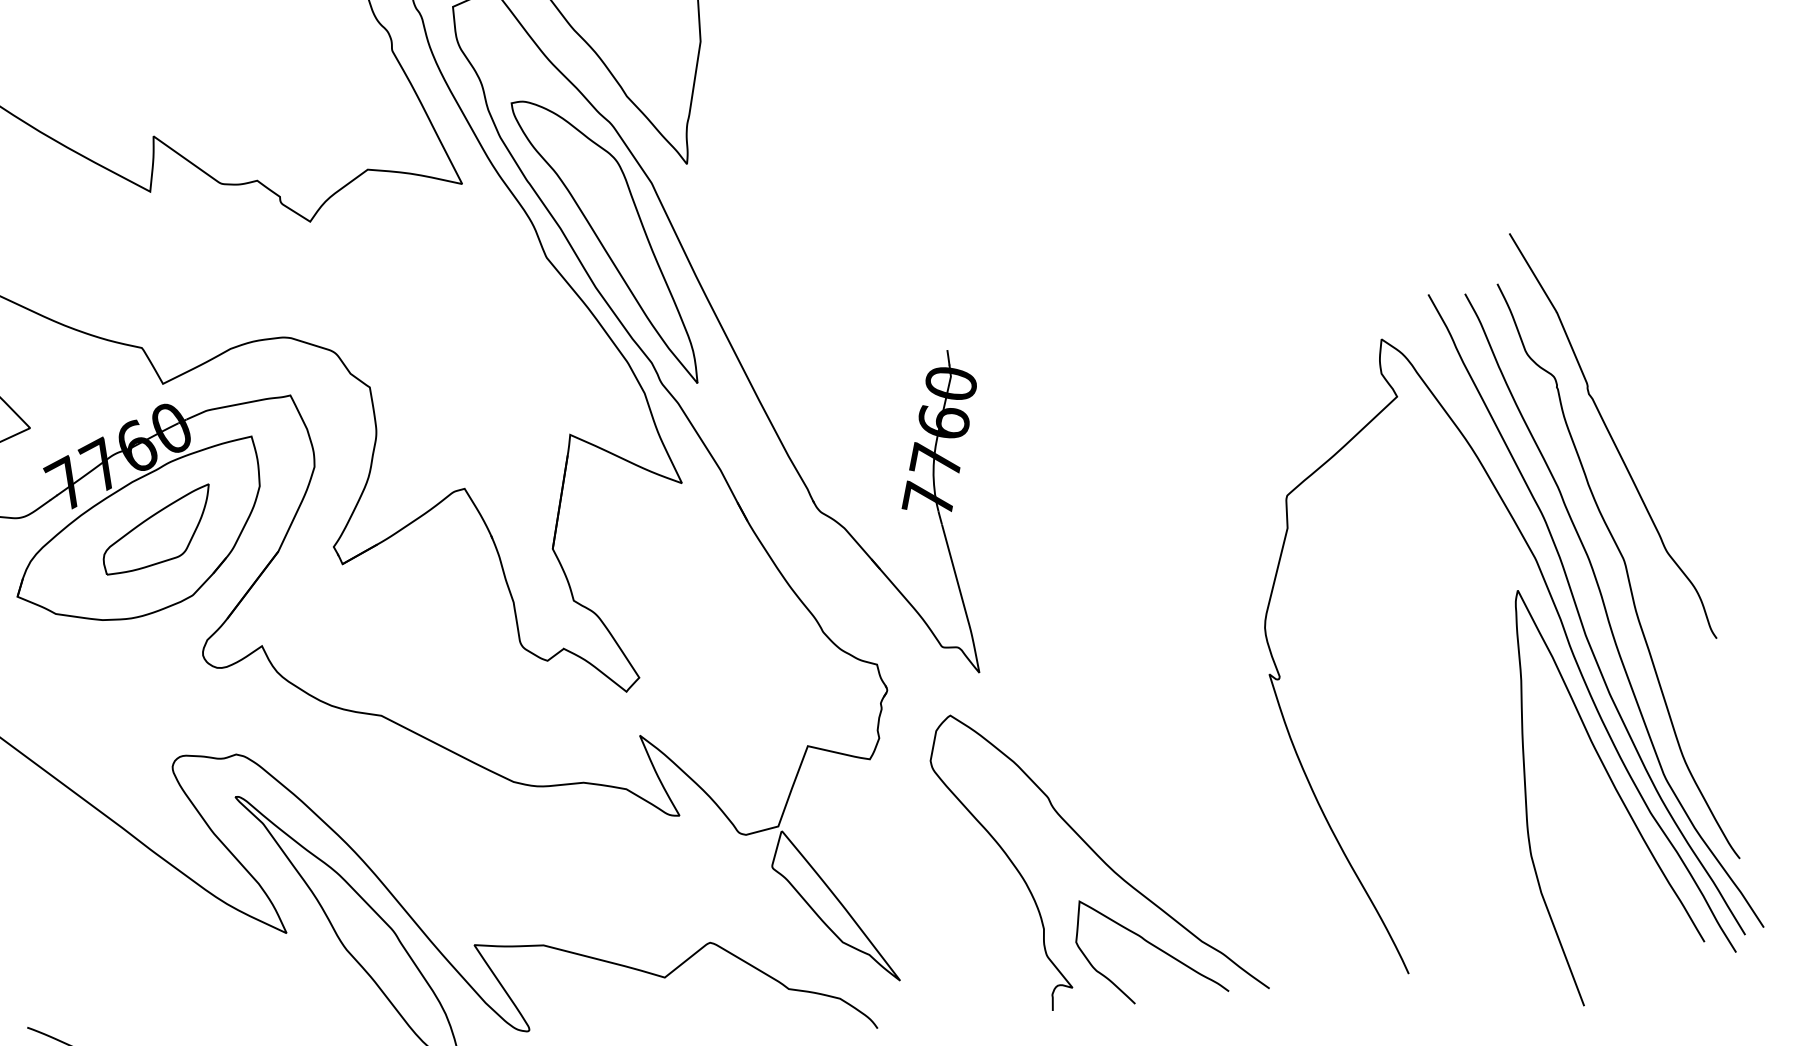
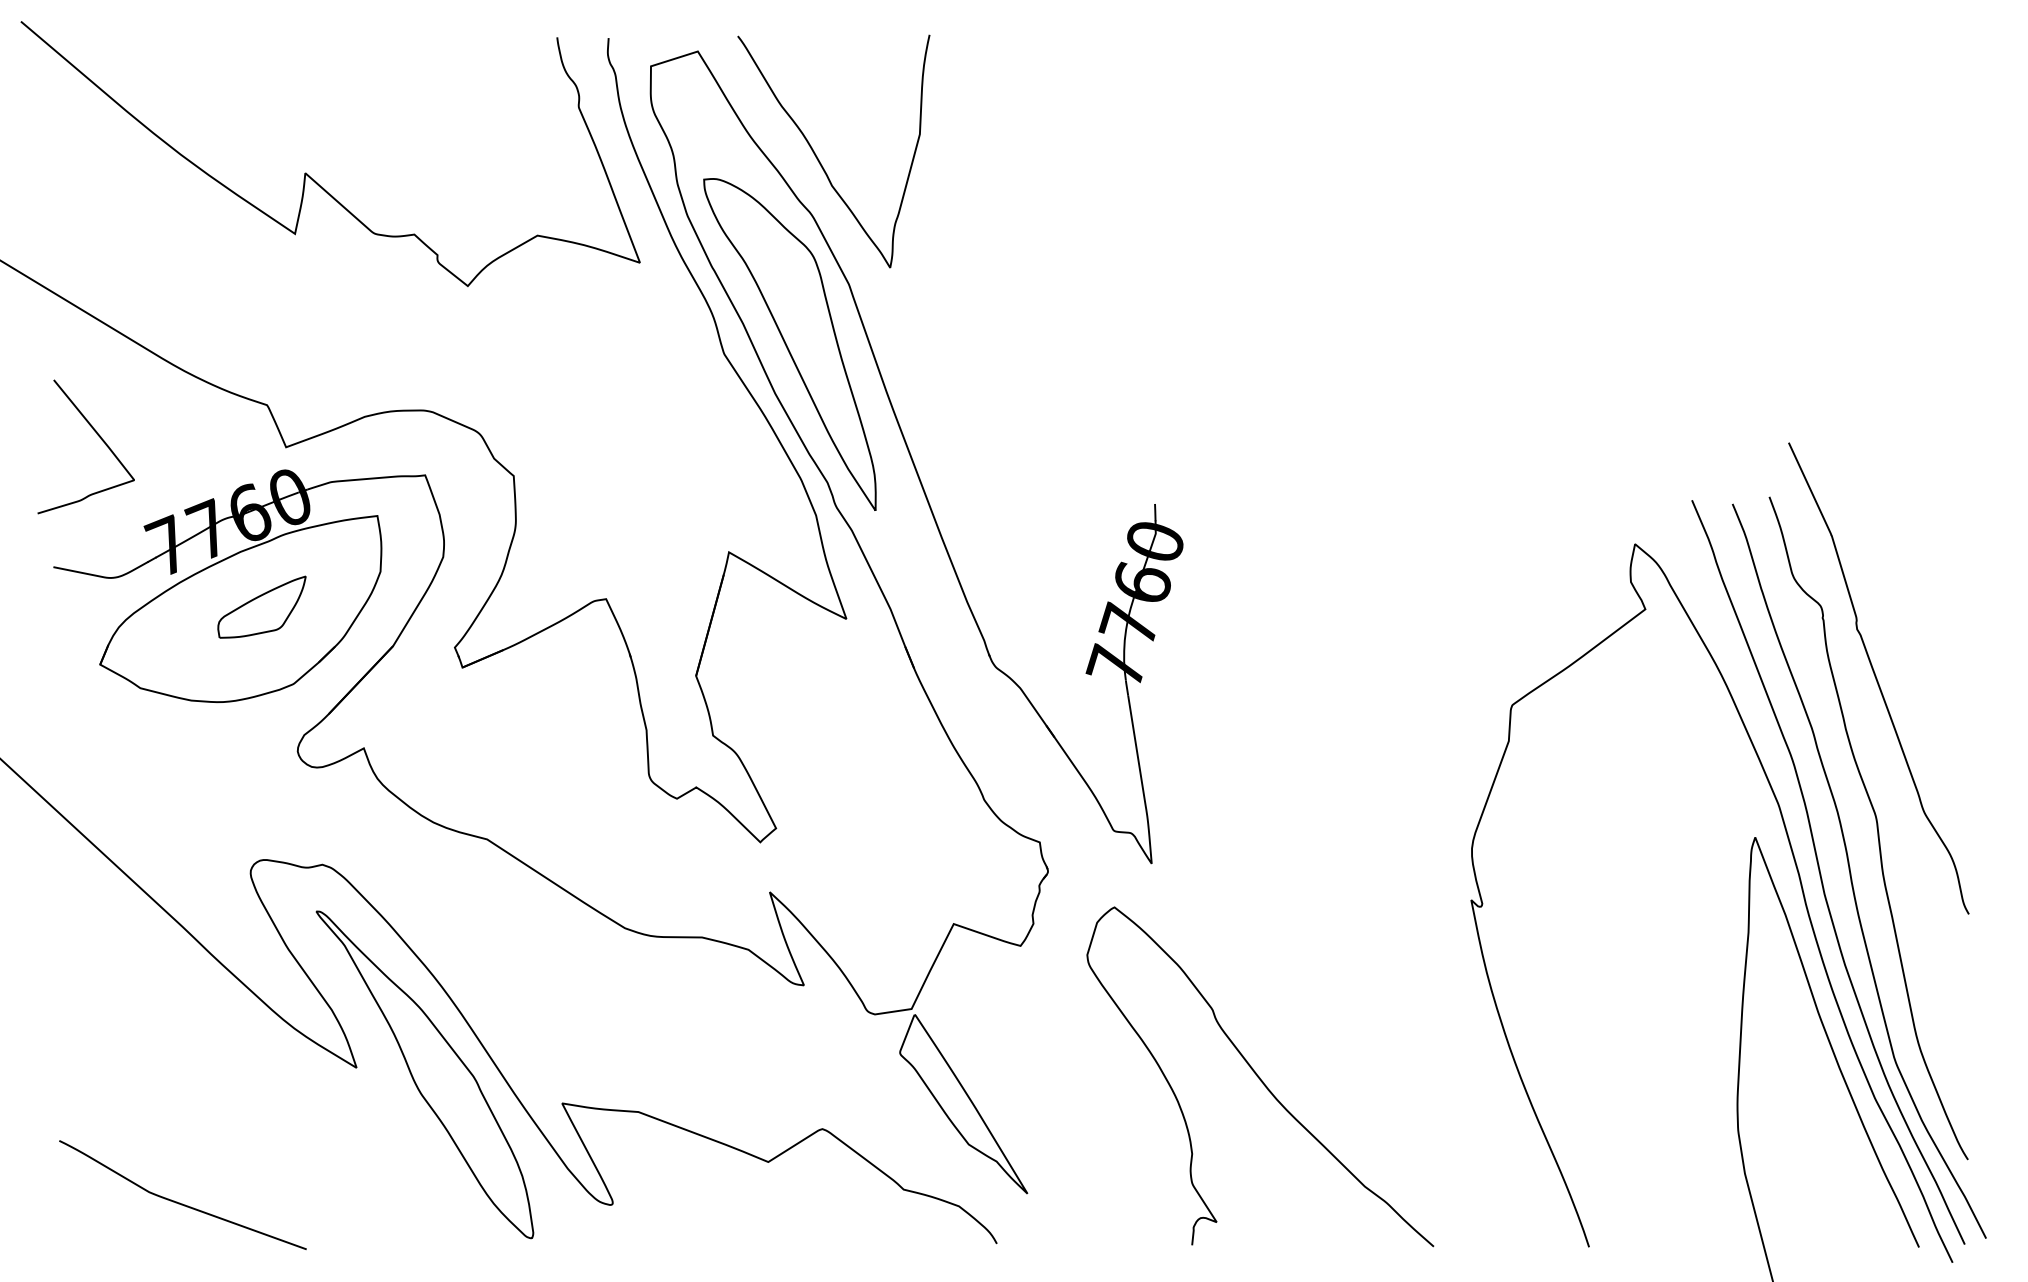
part: (156, 528) -> (261, 606), size x0.7
curve: (1151, 945) -> (1308, 1184), removed

